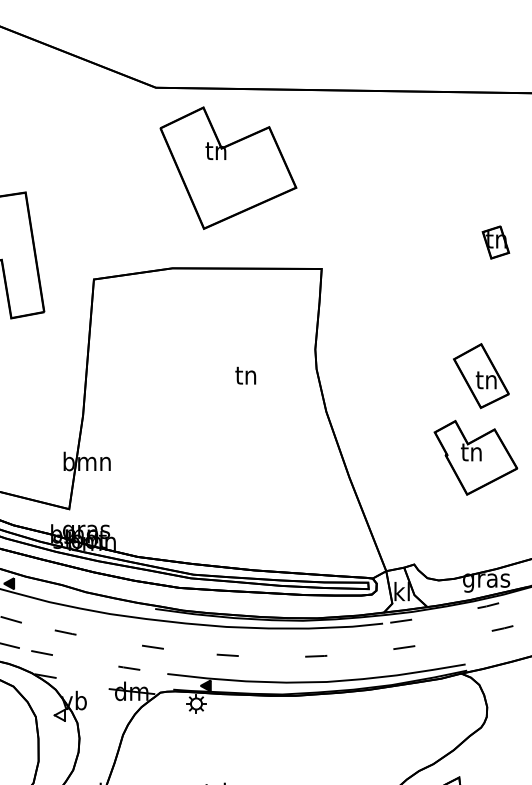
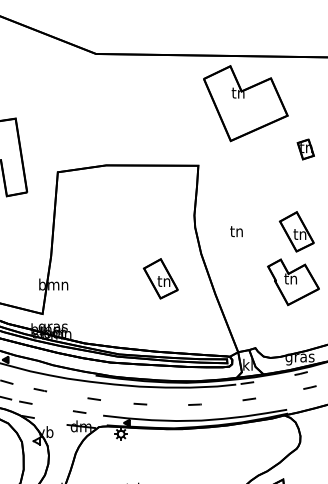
part: (227, 168) -> (245, 103), moved
text: (245, 375) -> (236, 231), moved
part: (260, 451) -> (160, 278), added

